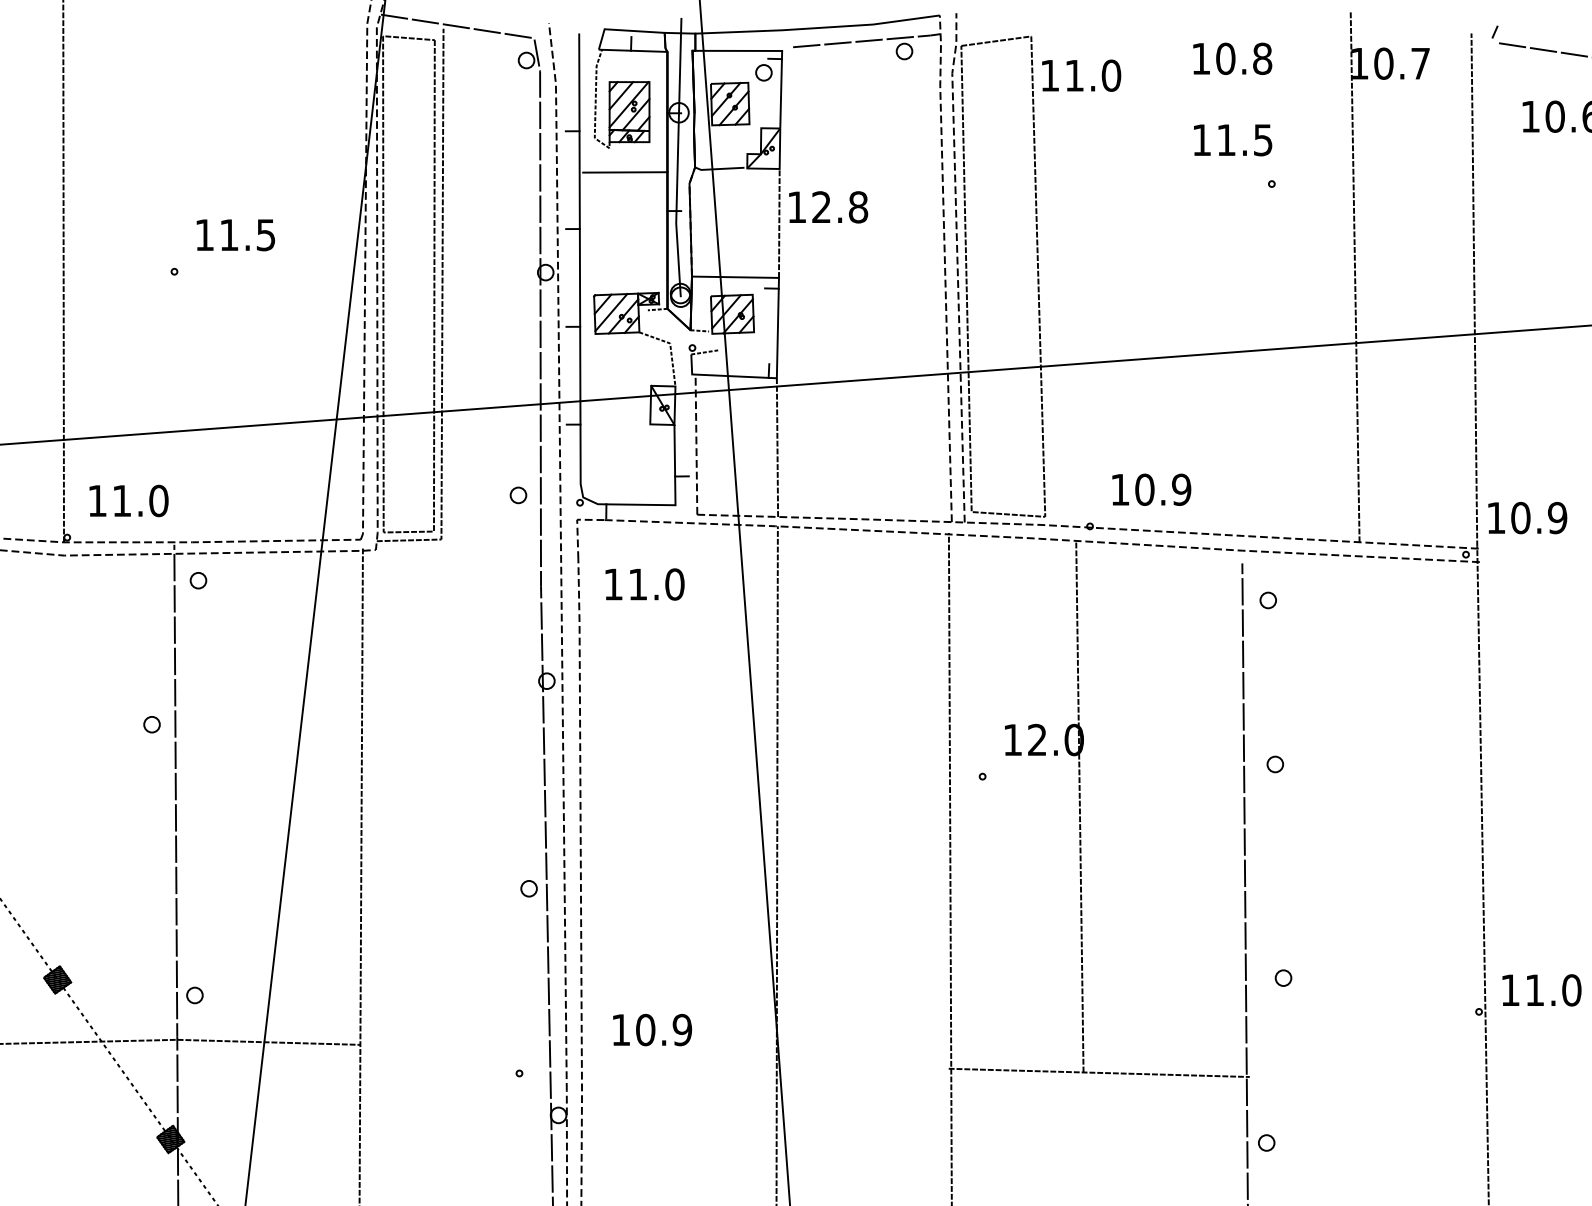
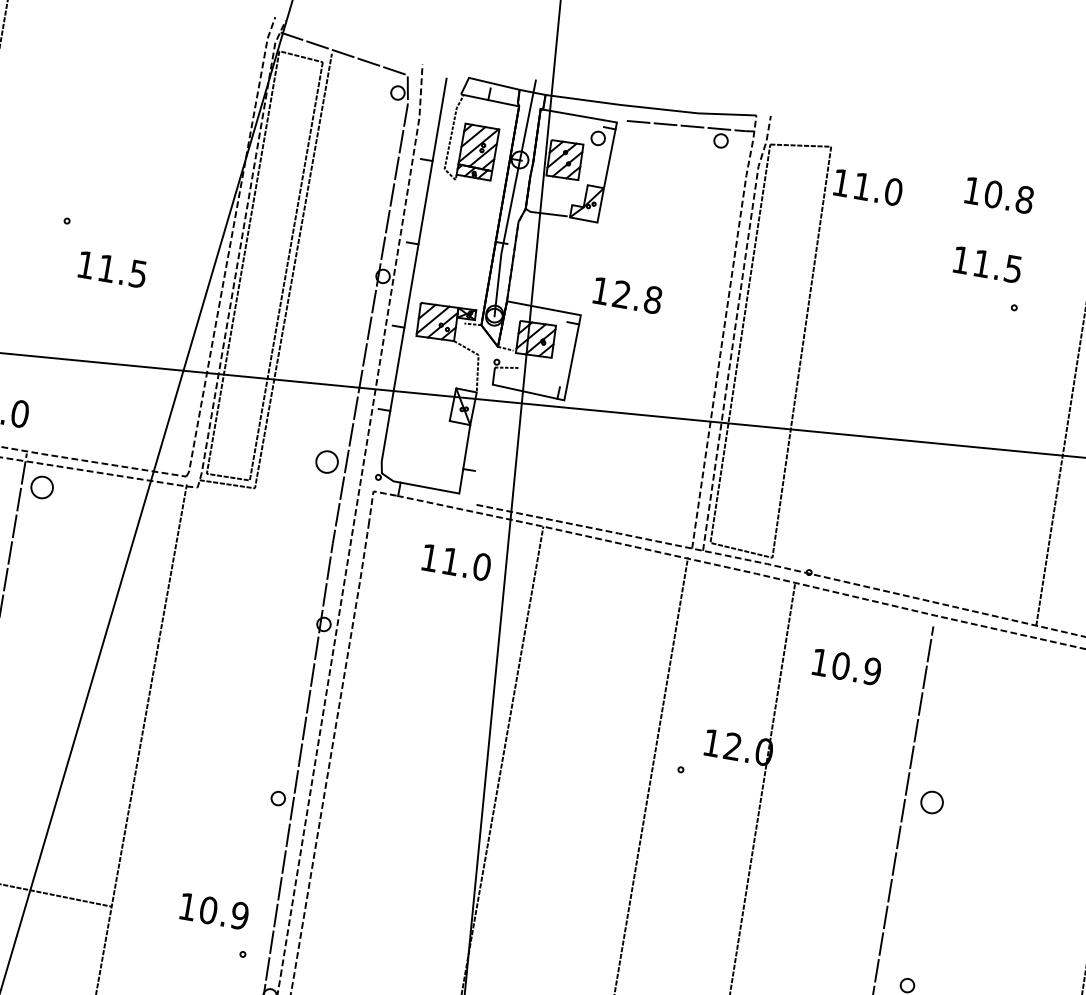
line: (625, 172) -> (465, 202), removed
text: (828, 207) -> (627, 295), moved
line: (779, 222) -> (589, 268), removed
text: (235, 235) -> (112, 269), moved
line: (696, 444) -> (486, 444), removed
line: (777, 447) -> (554, 459), removed
text: (1151, 489) -> (846, 666), moved
part: (518, 495) -> (327, 462), size x1.6
part: (198, 580) -> (42, 487), size x1.6
text: (644, 584) -> (456, 562), moved
part: (1267, 600) -> (949, 661), removed
part: (1274, 764) -> (931, 802), size x1.6
text: (652, 1030) -> (214, 911), moved

